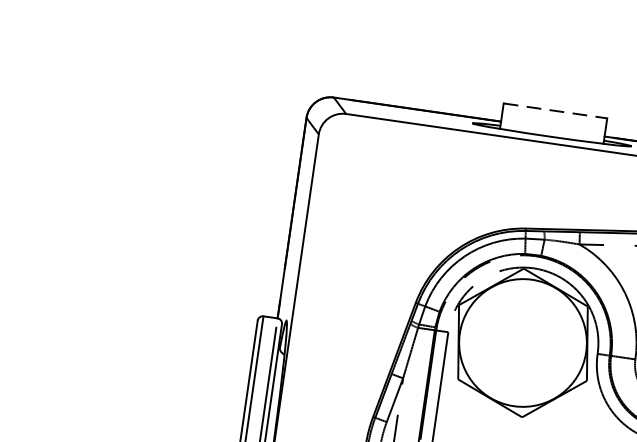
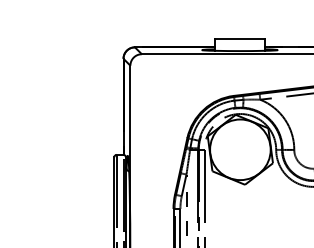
line: (554, 110) -> (239, 38), dashed -> solid

